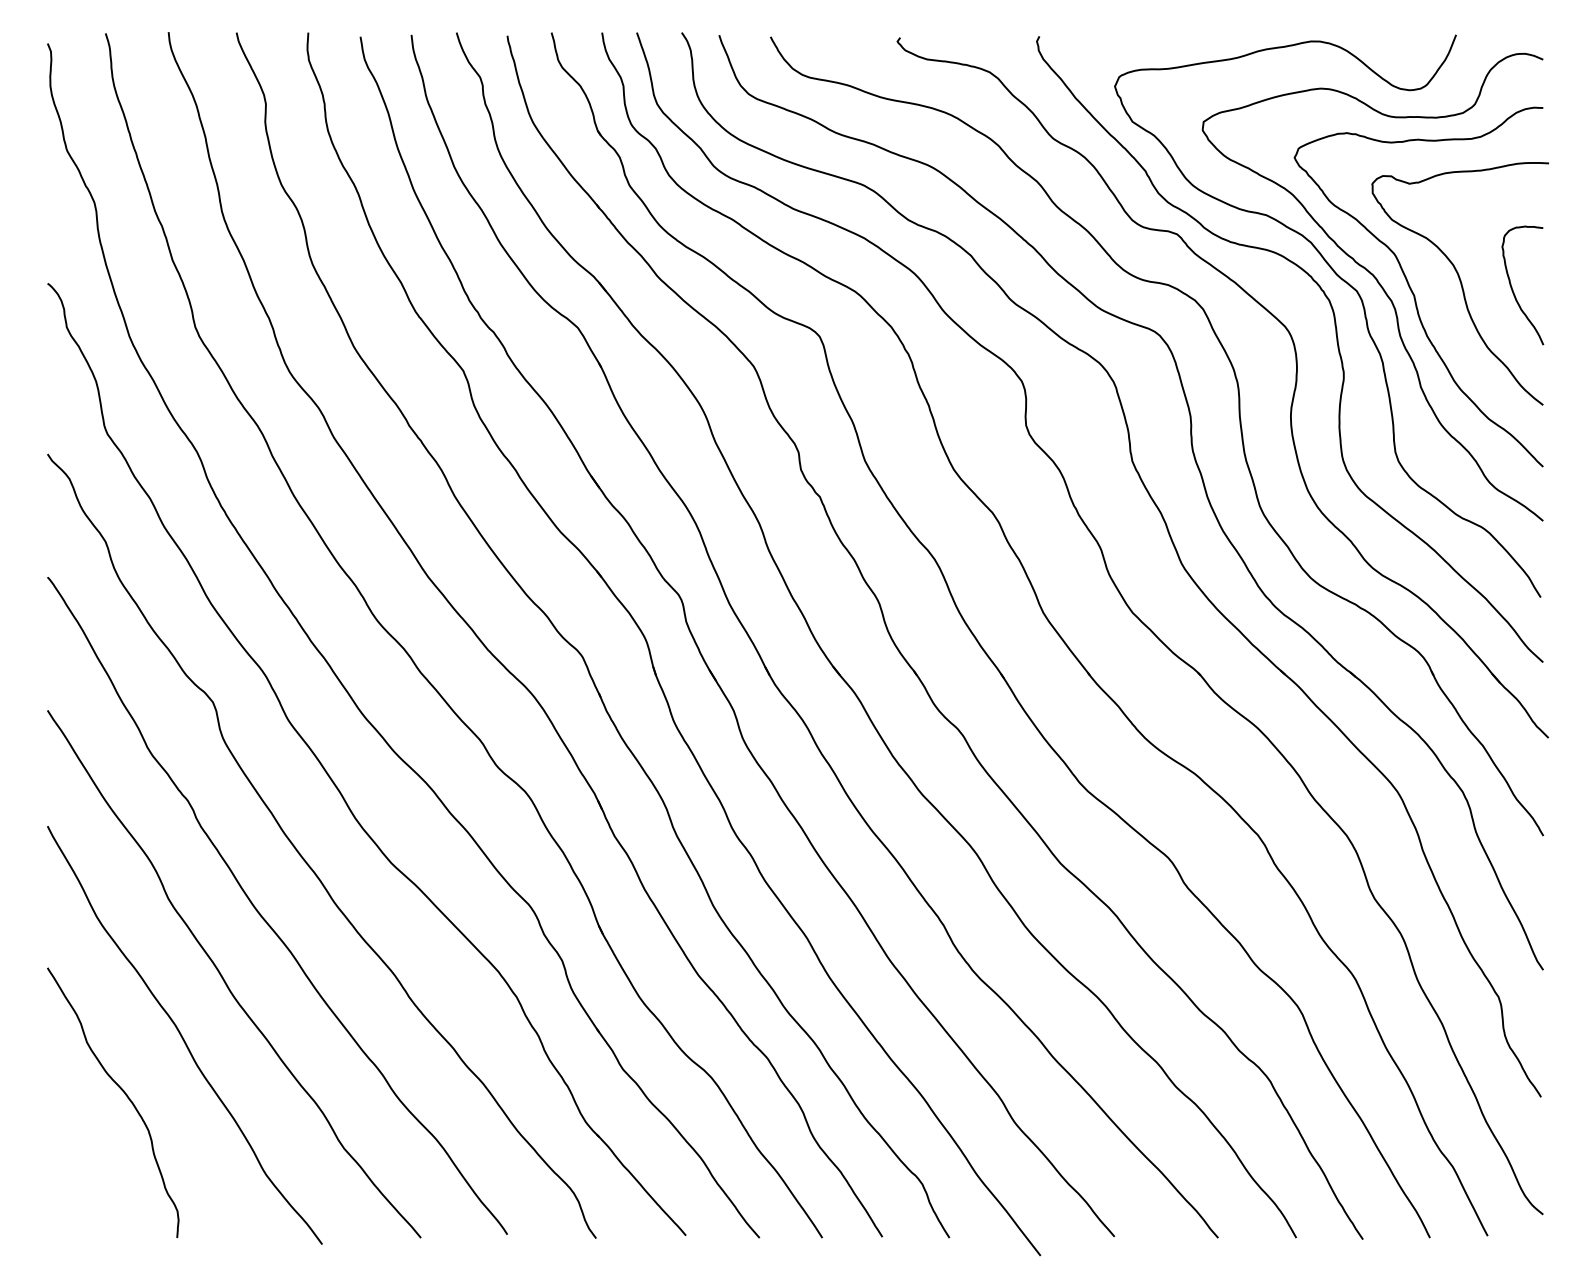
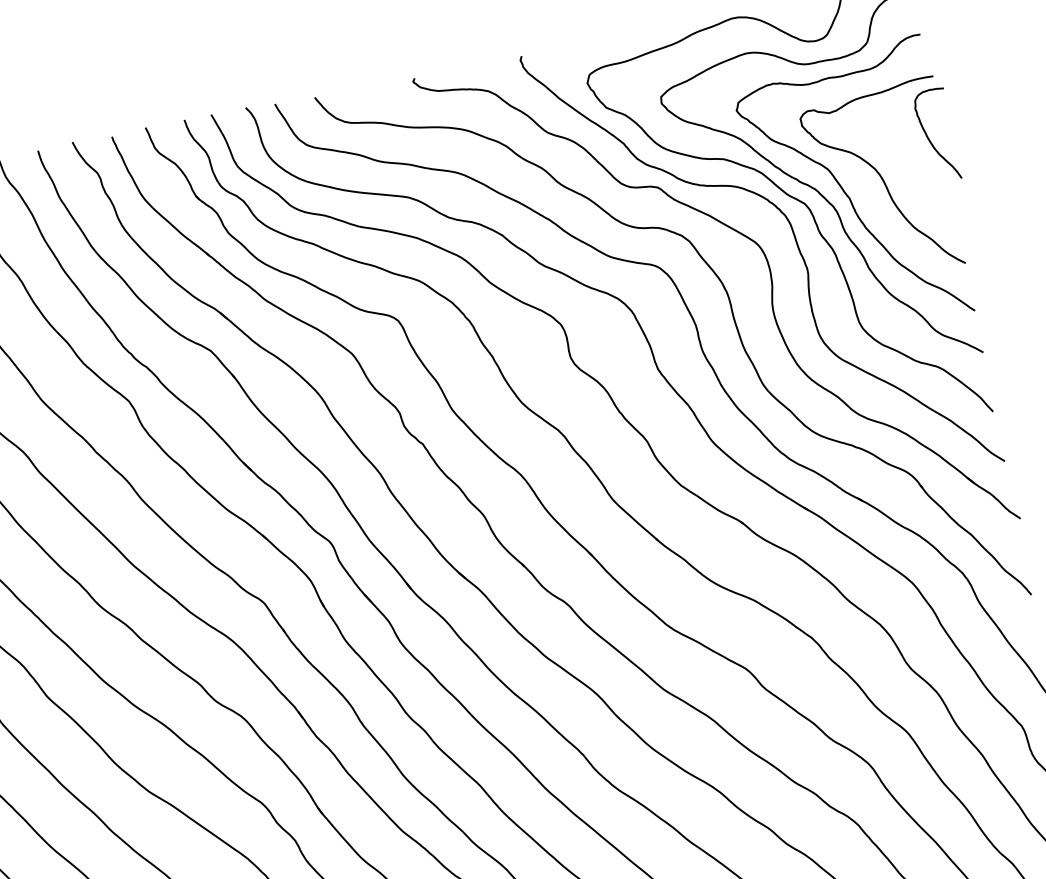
curve: (1513, 289) -> (930, 140), moved

